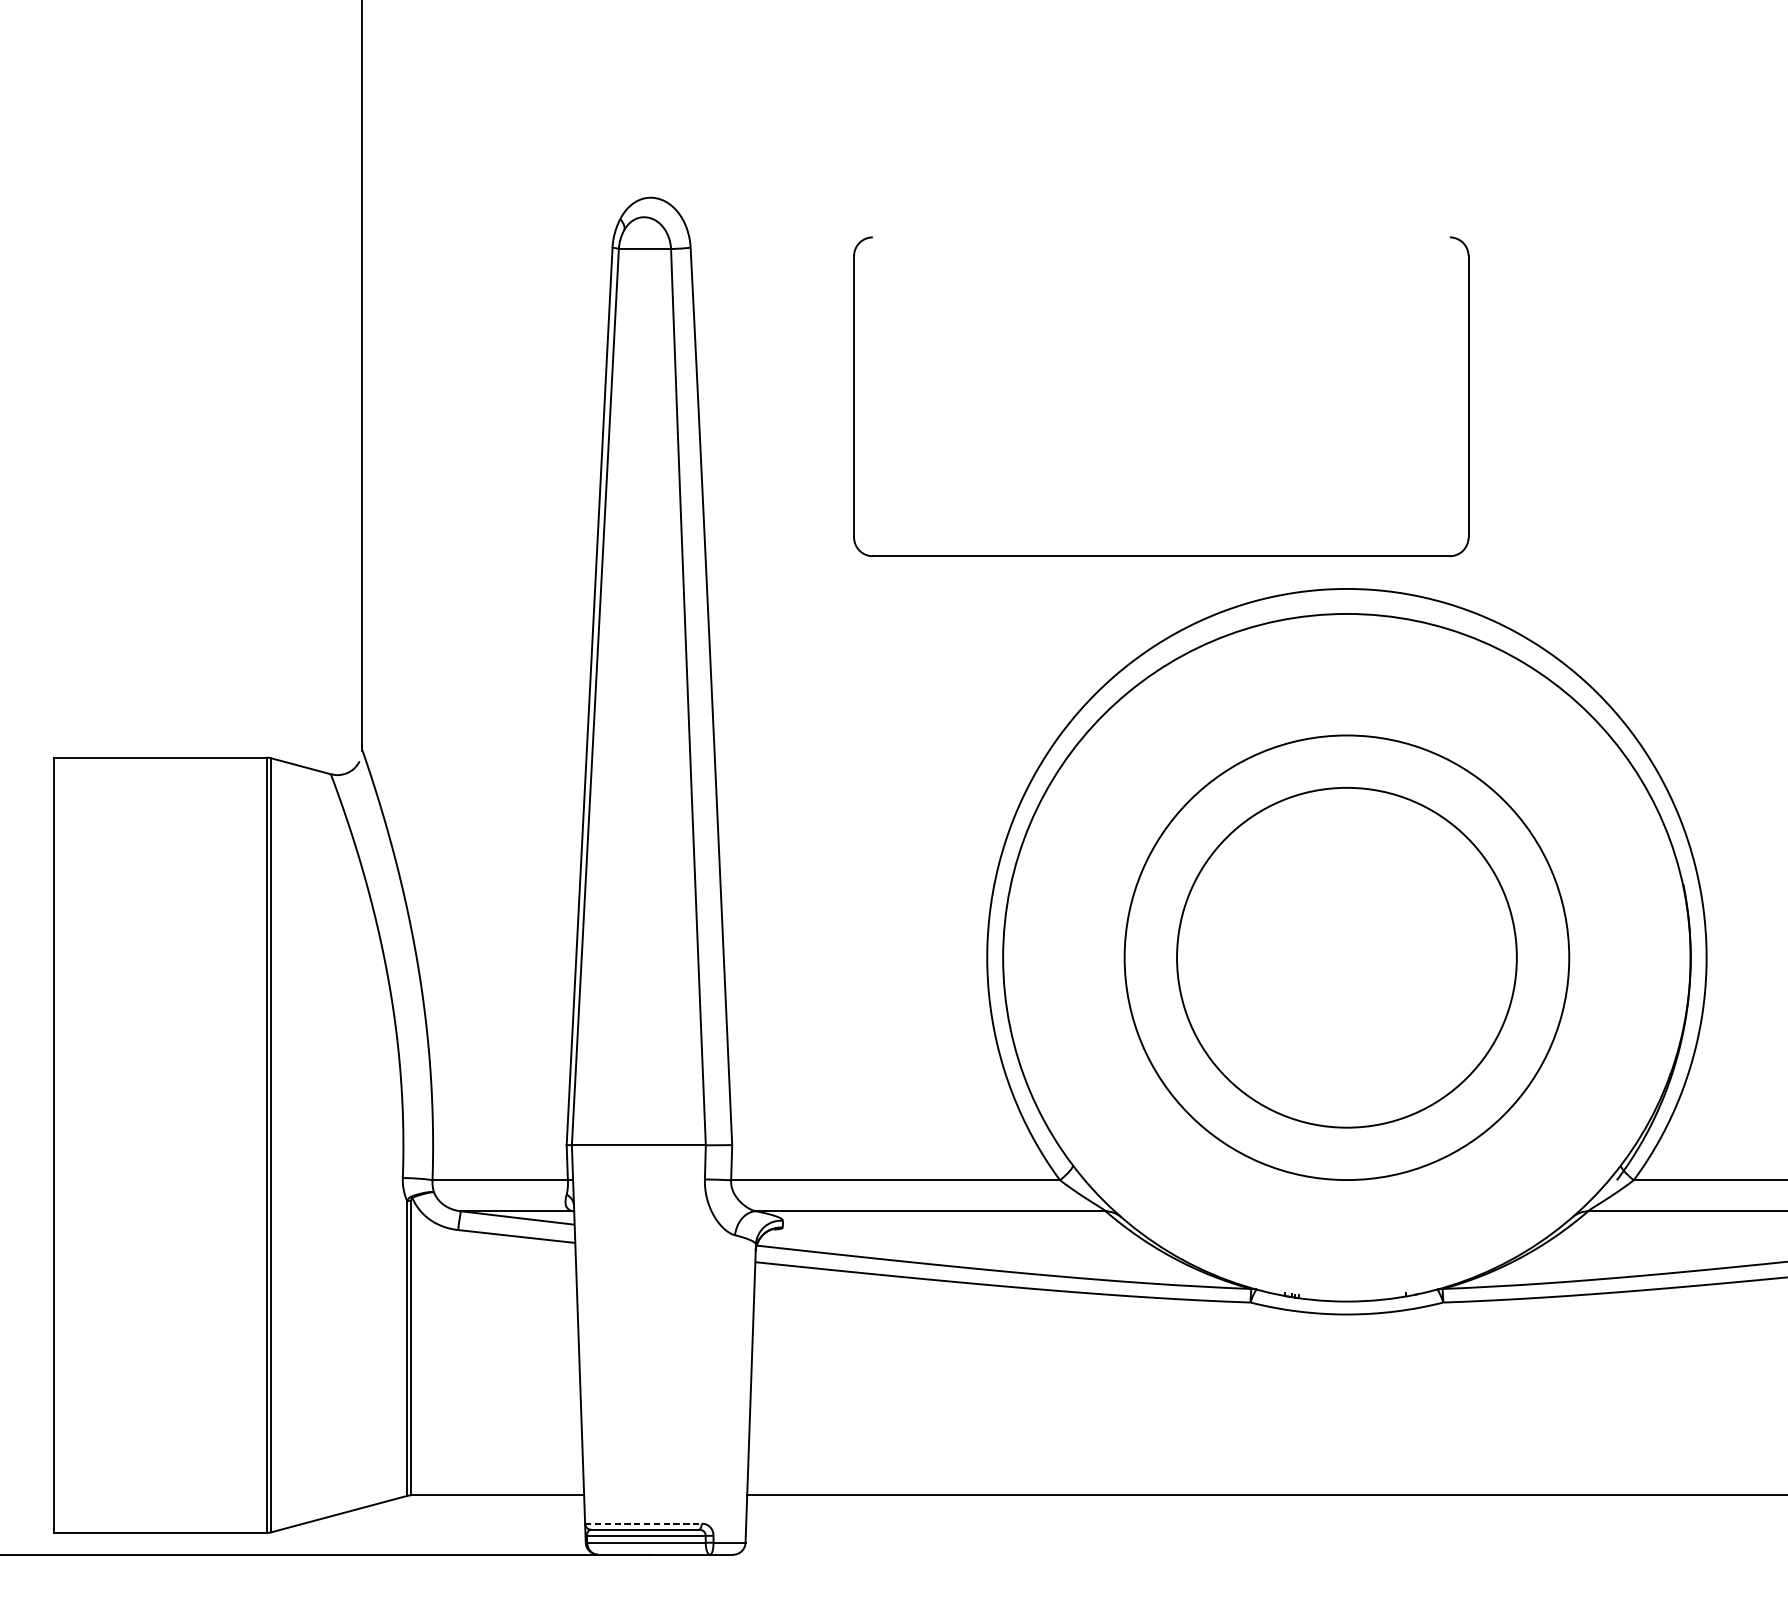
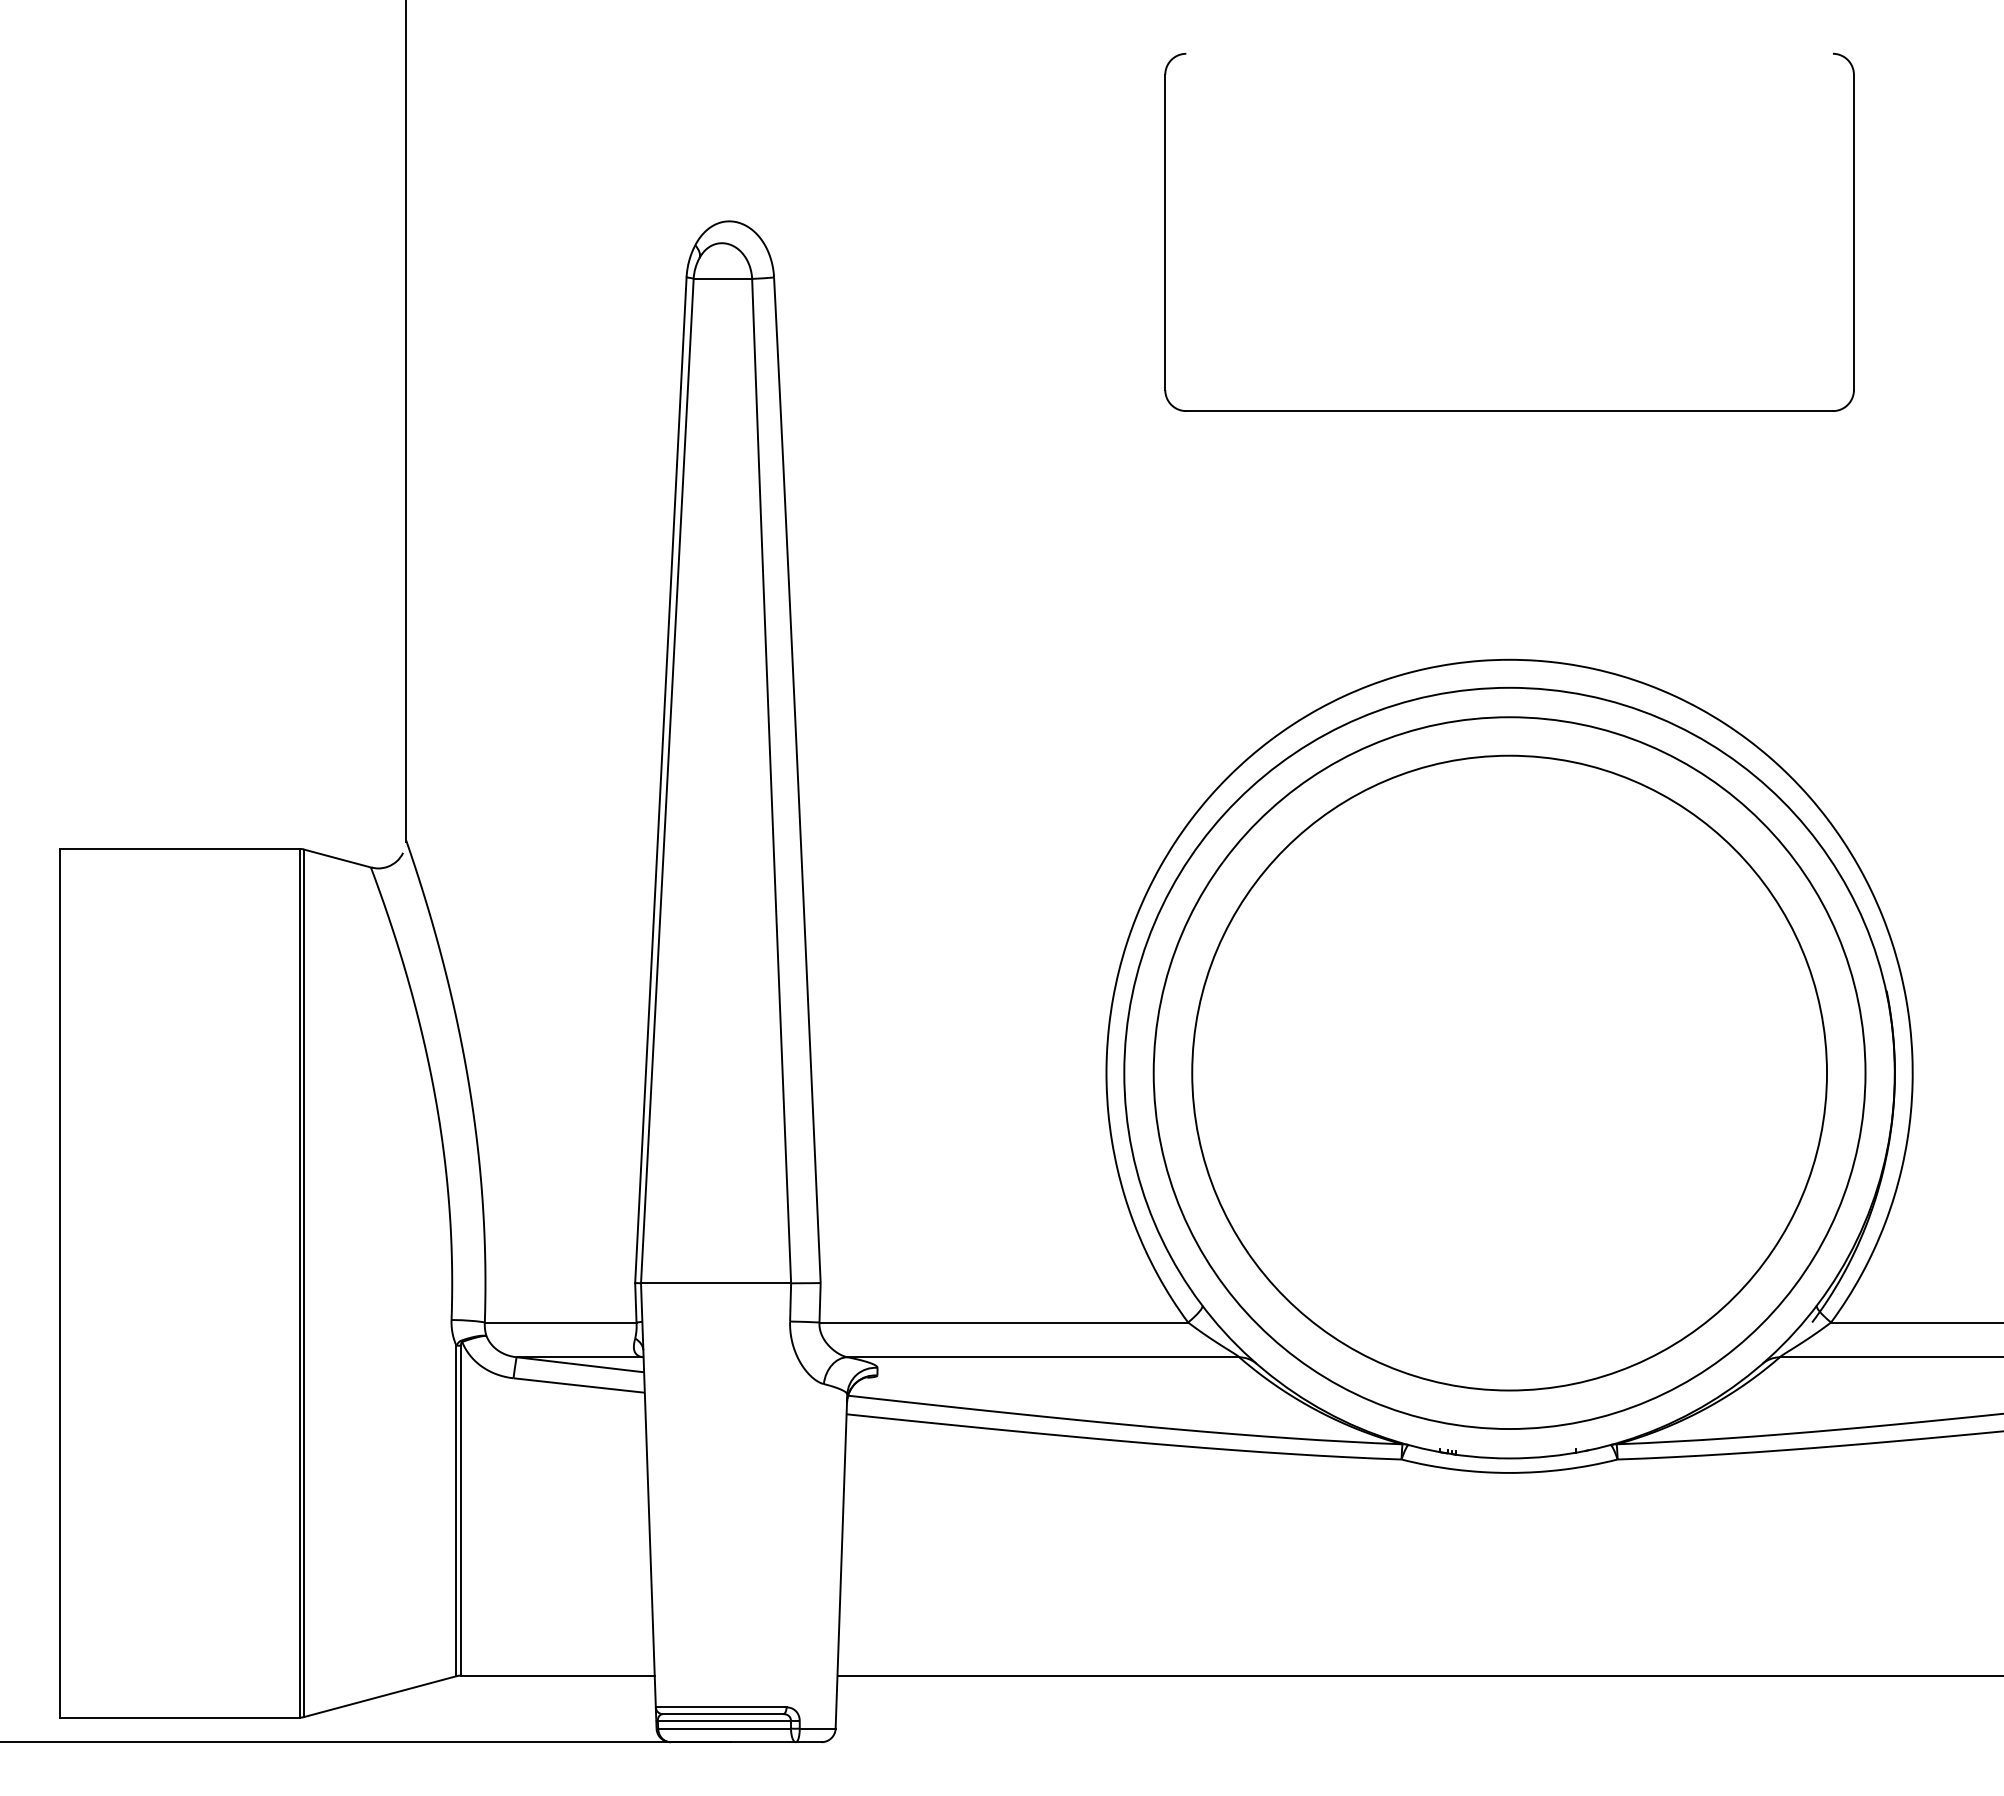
part: (1161, 555) -> (1509, 410), moved
circle: (1346, 957) -> (1509, 1072), size x1.67
circle: (1346, 958) -> (1509, 1073), size x1.43
line: (643, 1523) -> (721, 1707), dashed -> solid

